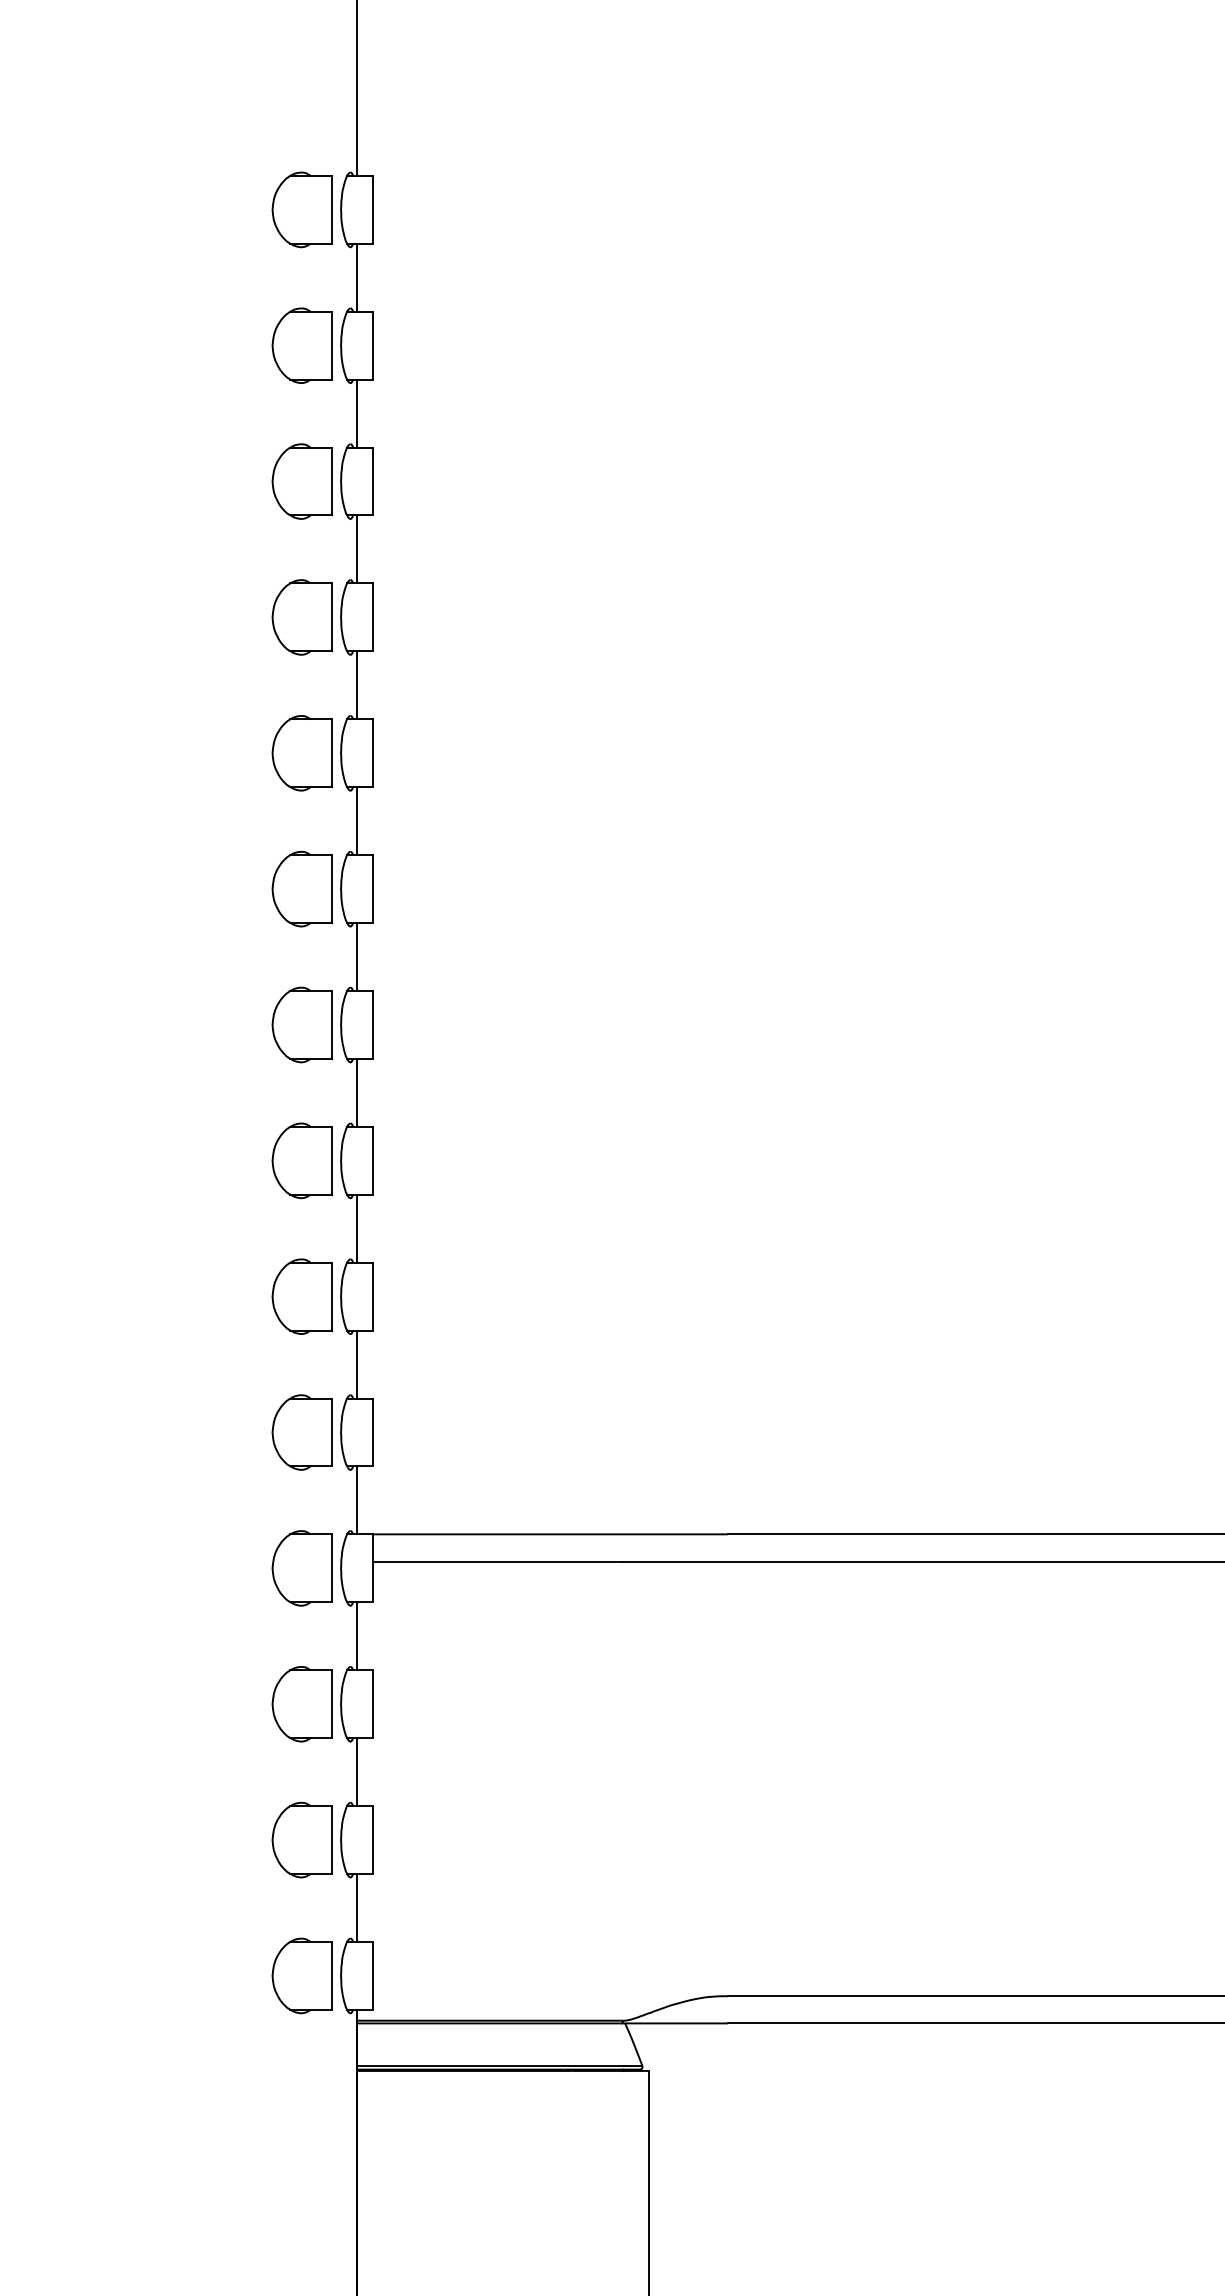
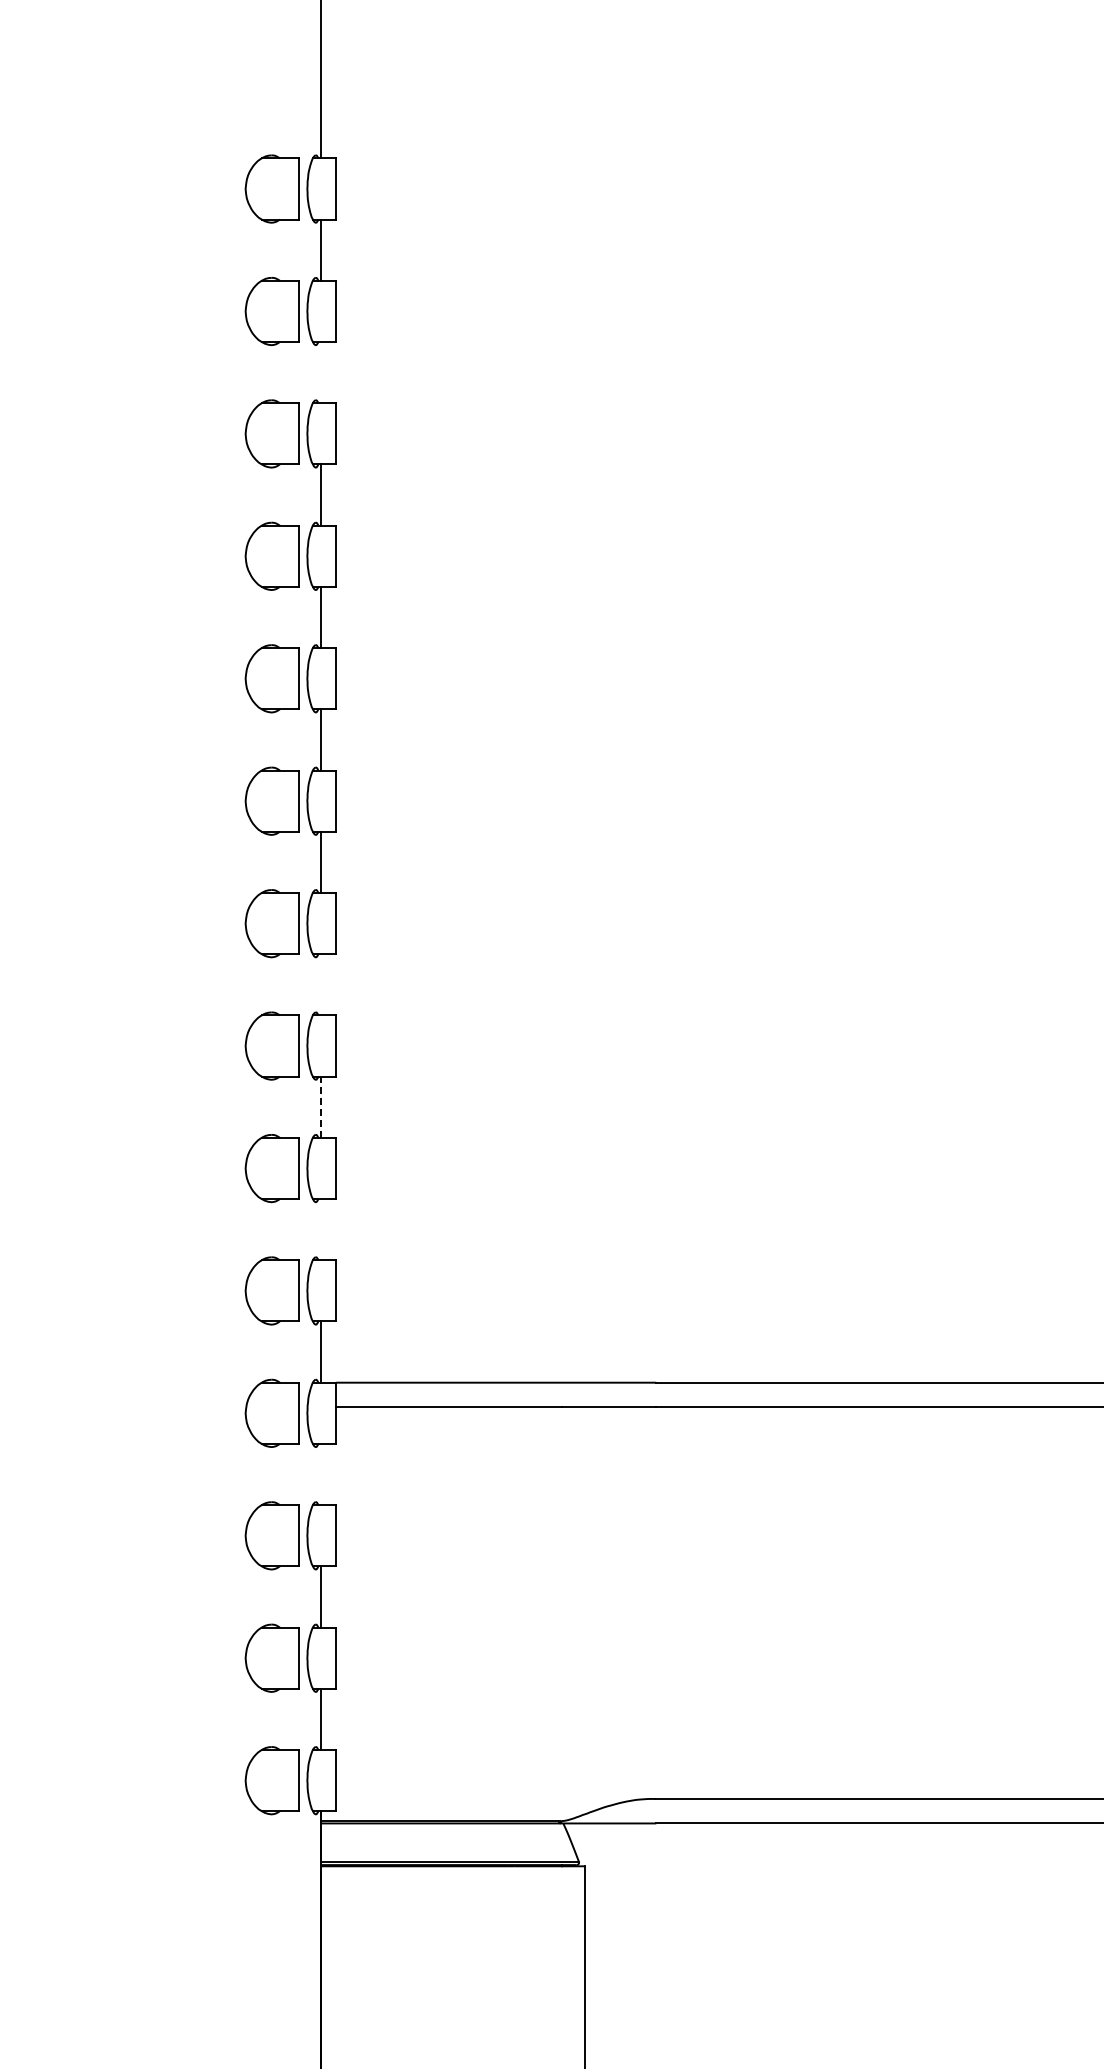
line: (356, 413) -> (321, 372), removed
line: (356, 1092) -> (321, 984), removed
line: (356, 1229) -> (321, 1107), solid -> dashed
line: (356, 1364) -> (321, 1229), removed
line: (356, 1636) -> (321, 1474), removed

